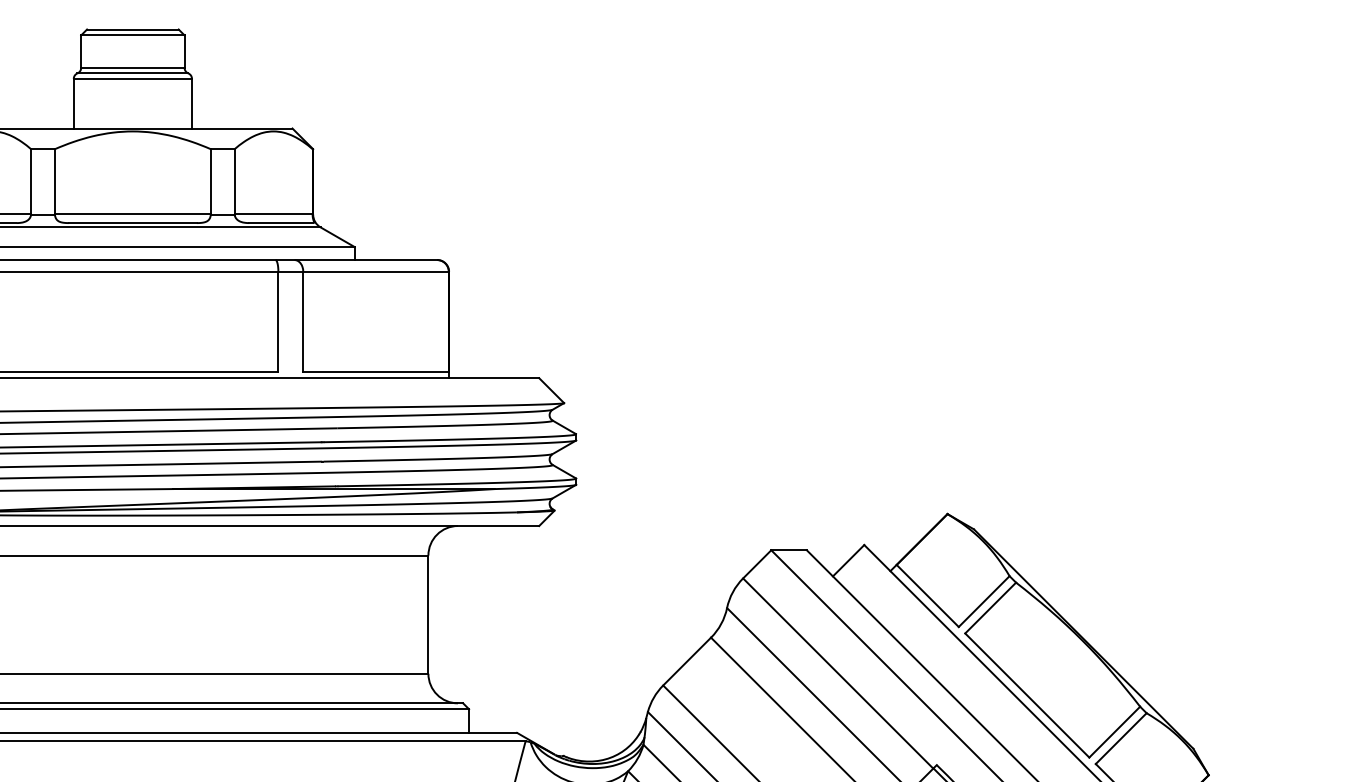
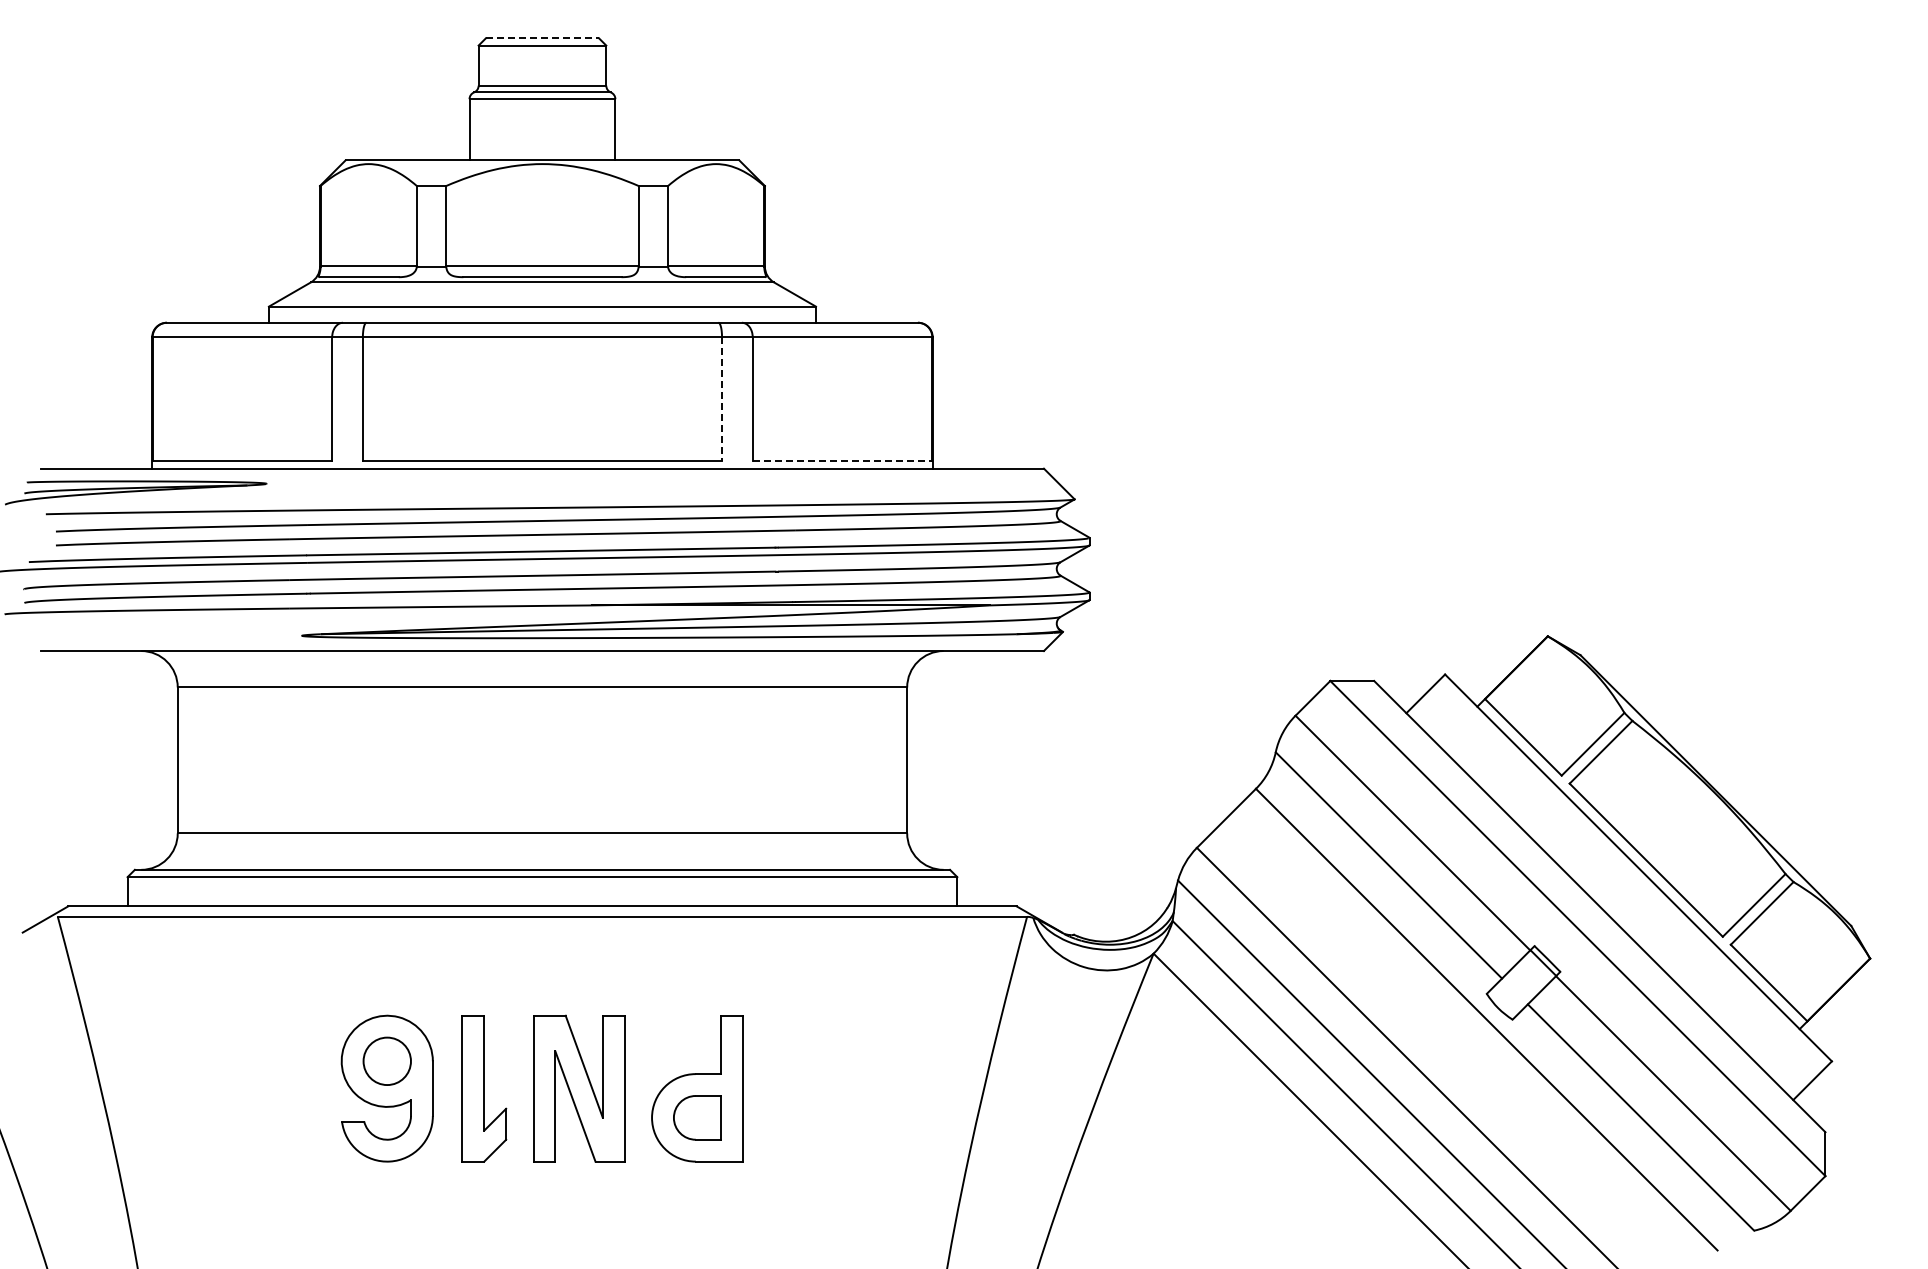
line: (132, 29) -> (542, 38), solid -> dashed
line: (278, 322) -> (722, 399), solid -> dashed
line: (376, 372) -> (842, 461), solid -> dashed

